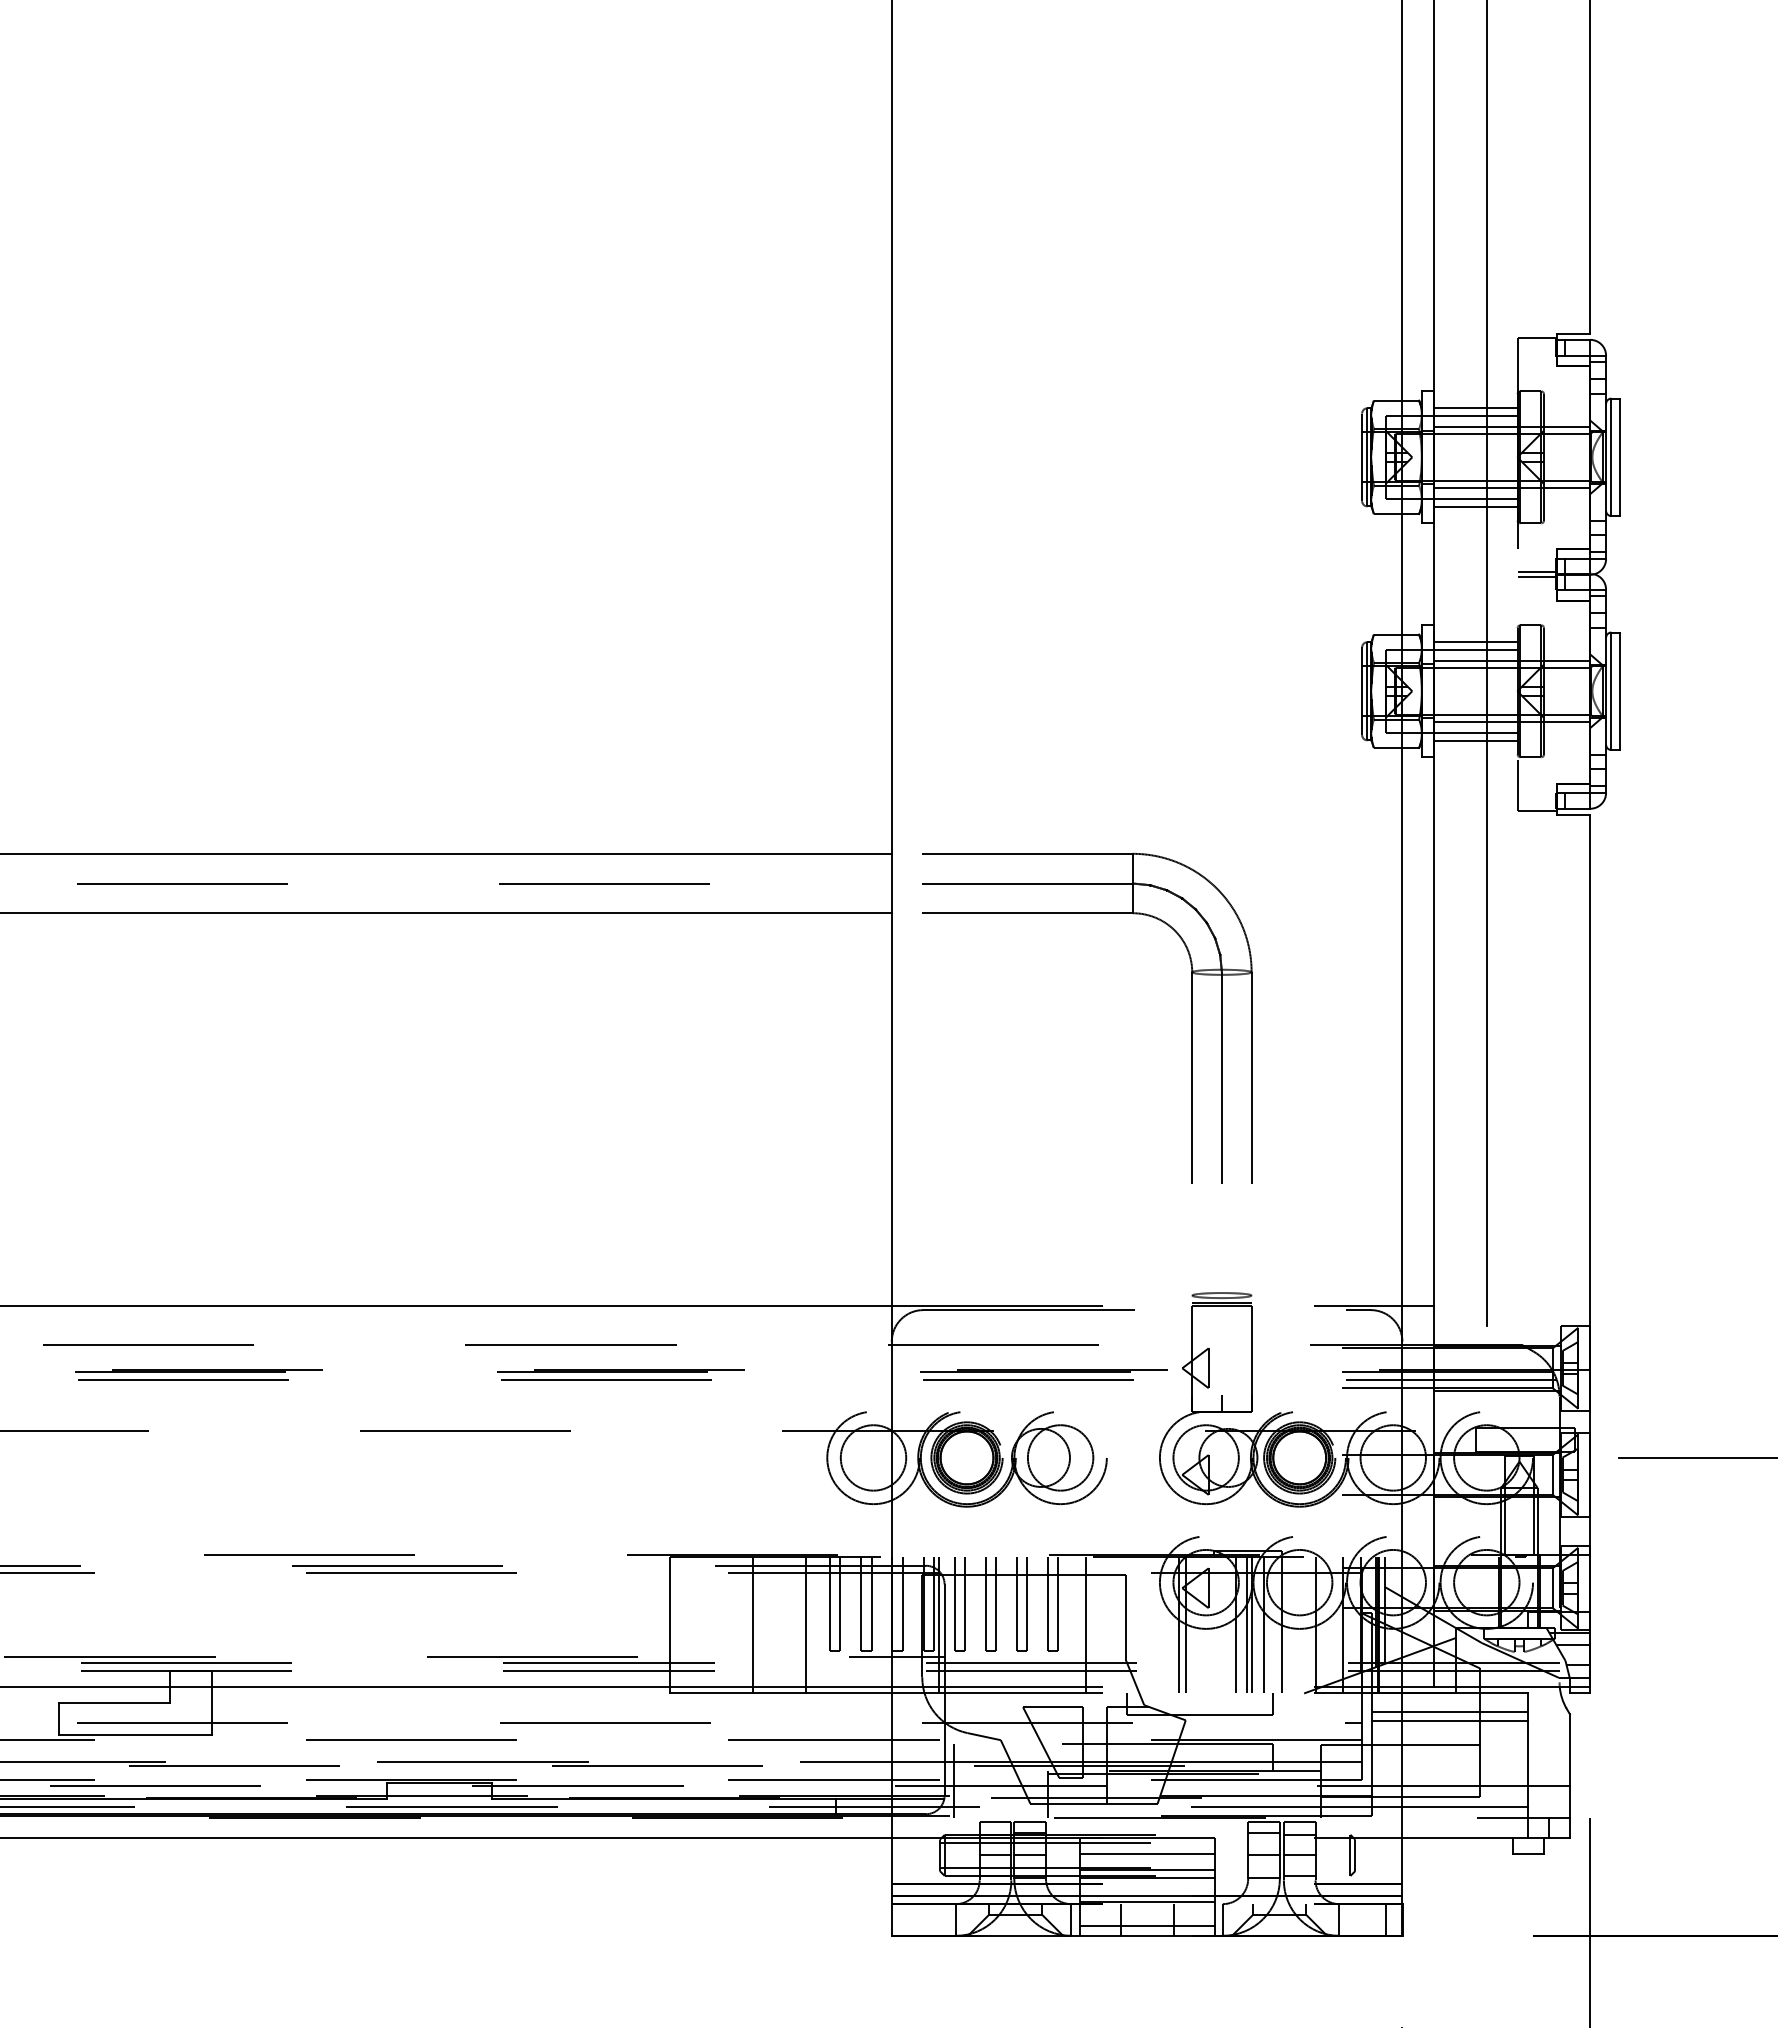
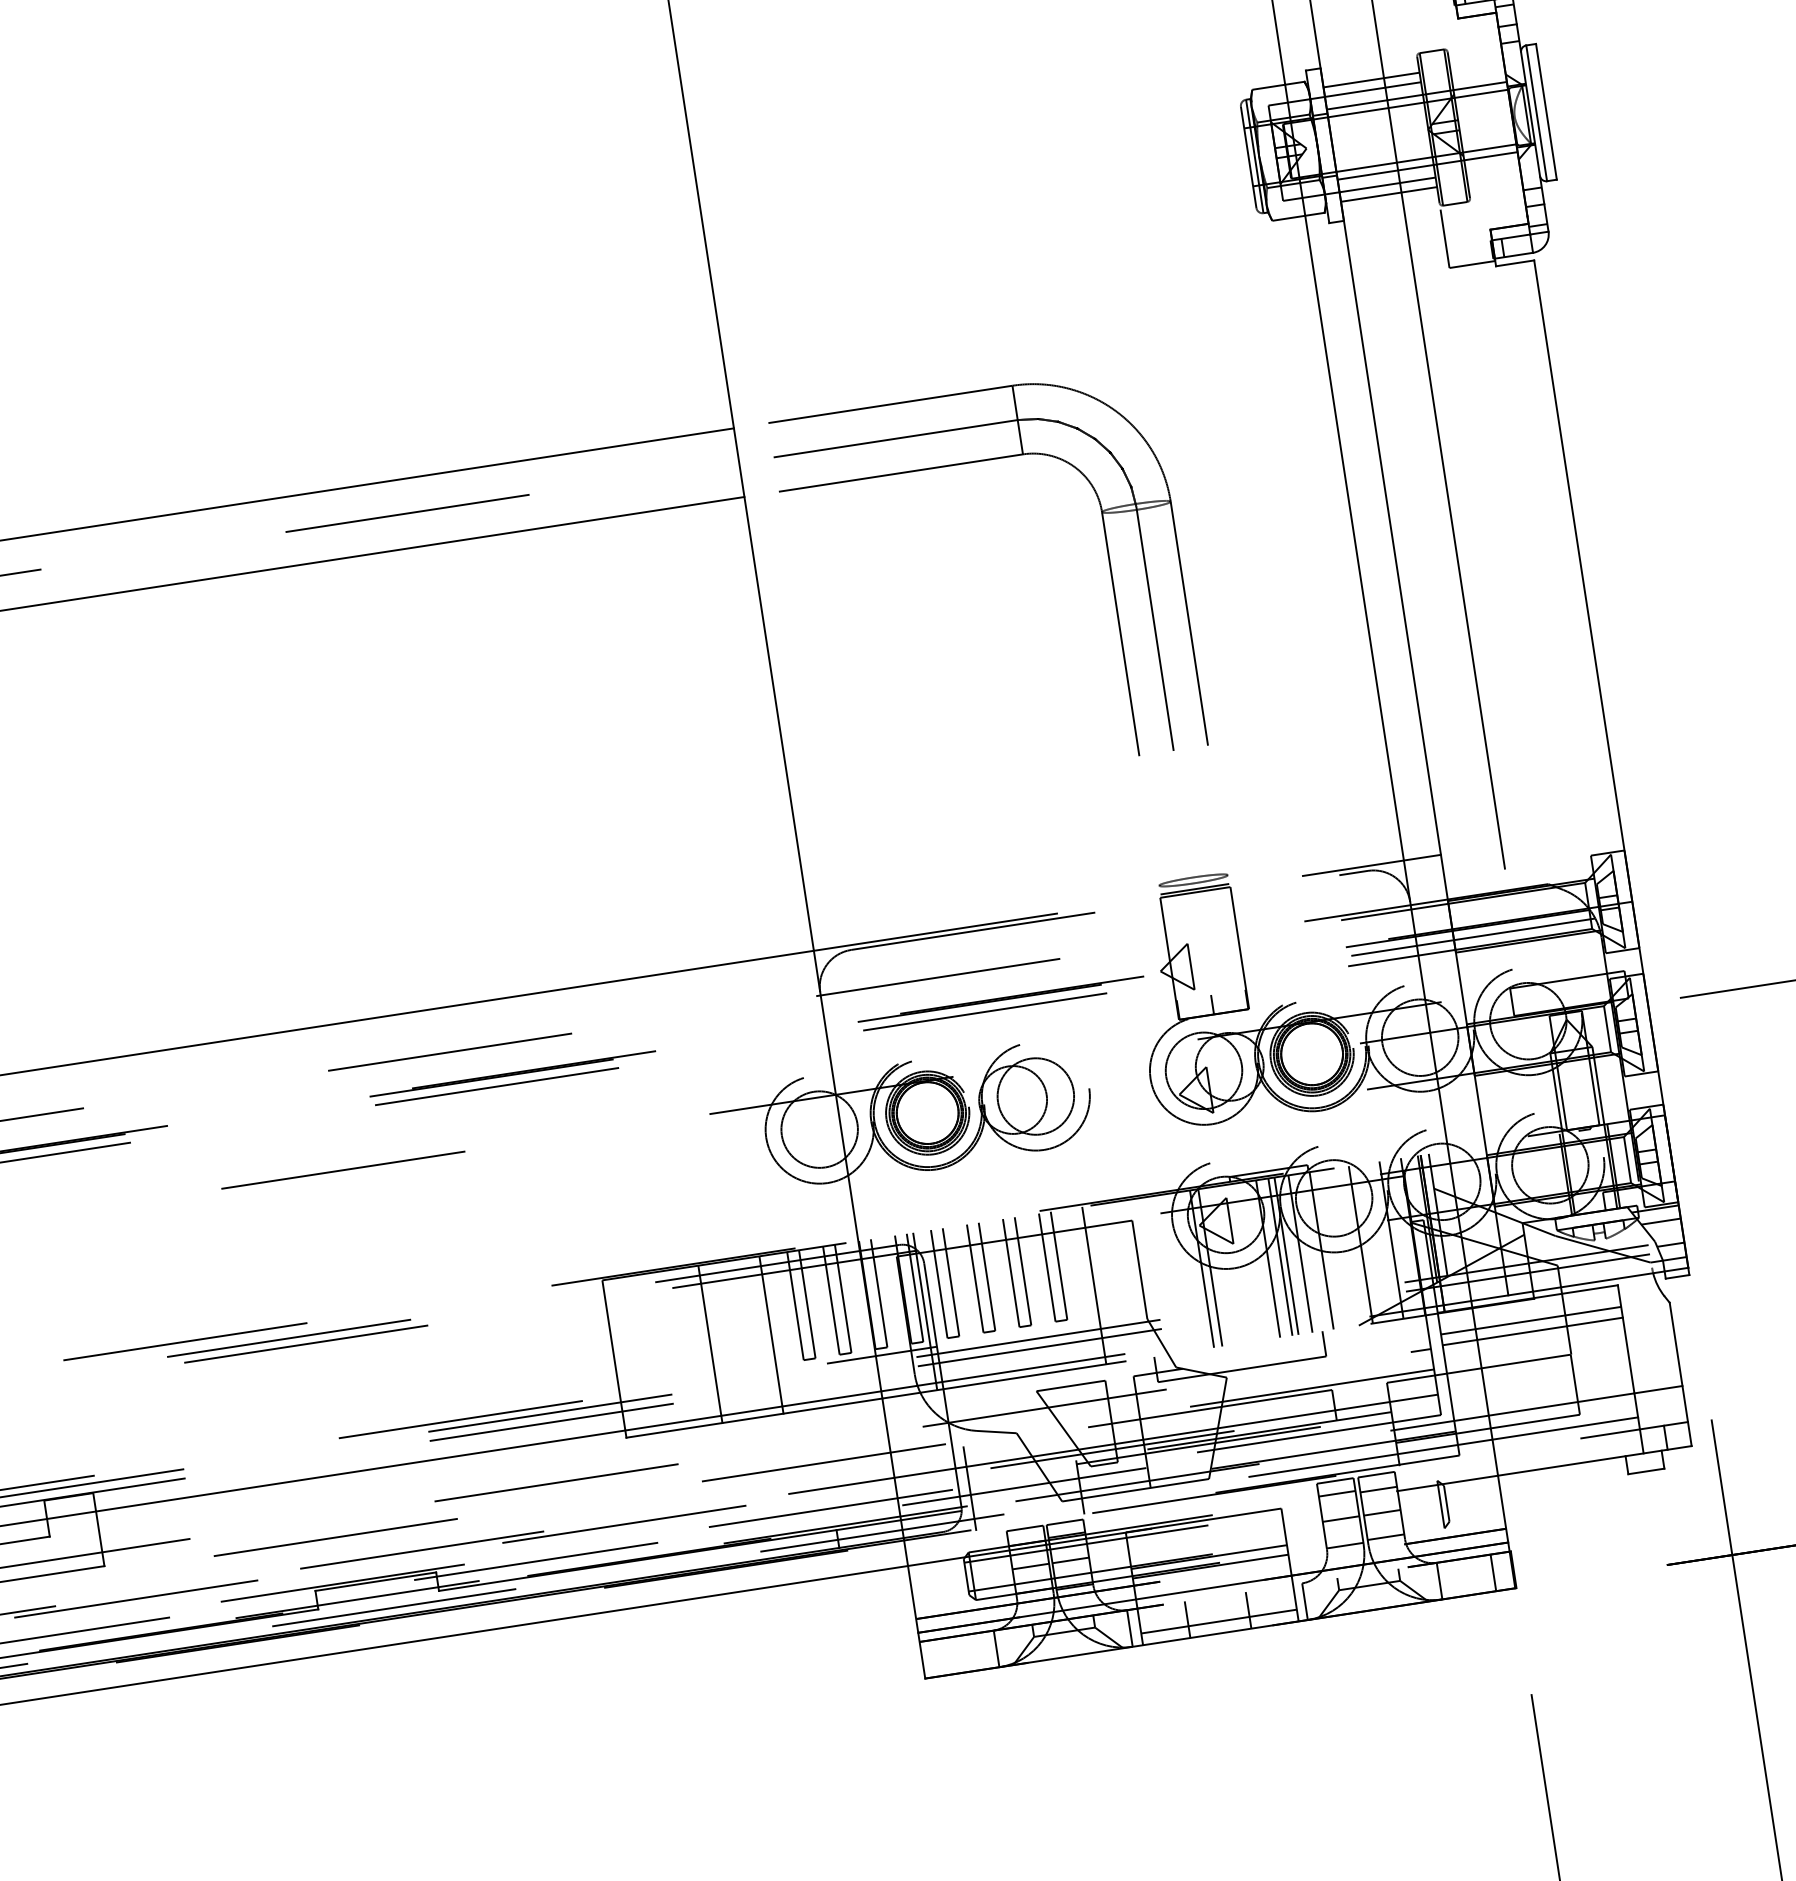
line: (1147, 1854) -> (1206, 1539), removed
line: (1147, 1901) -> (1214, 1593), removed

